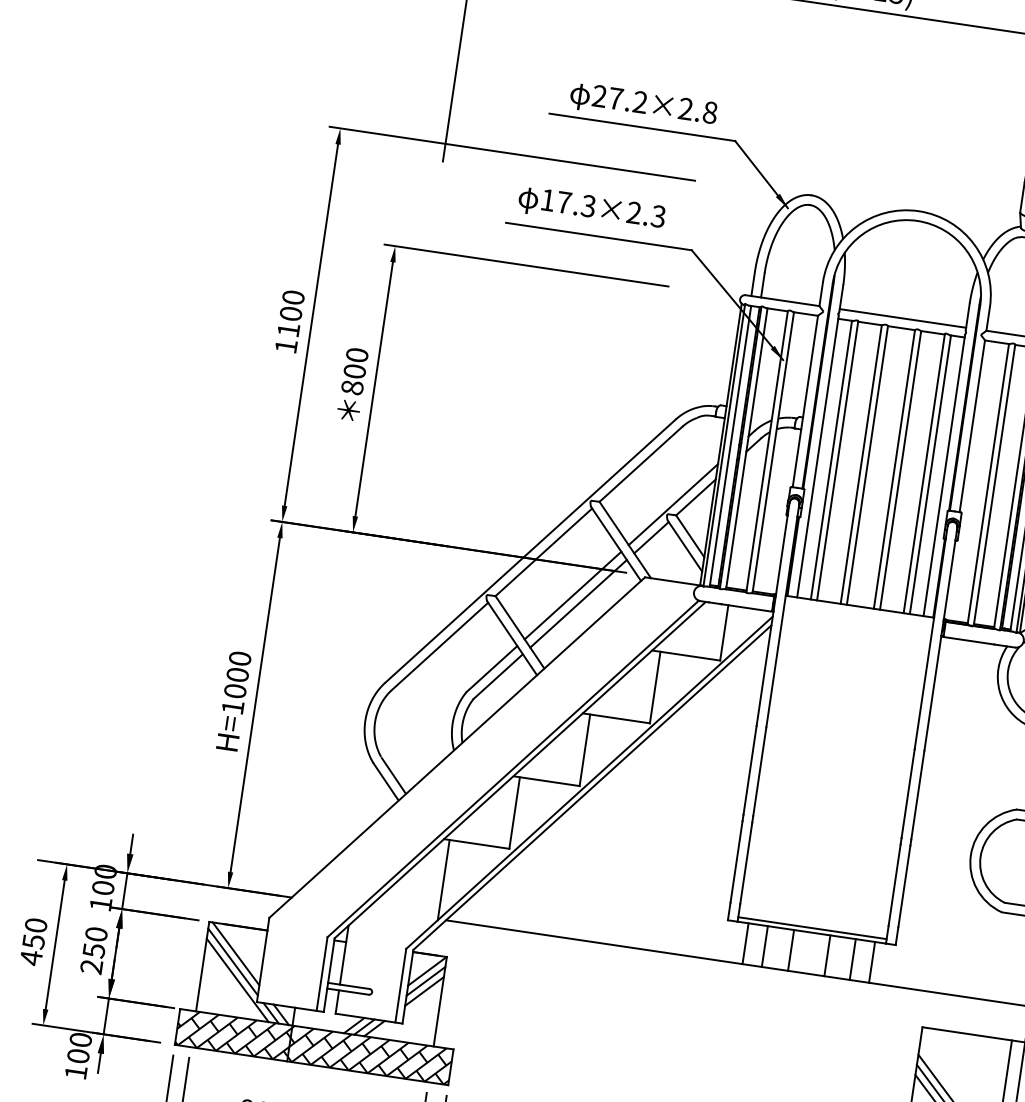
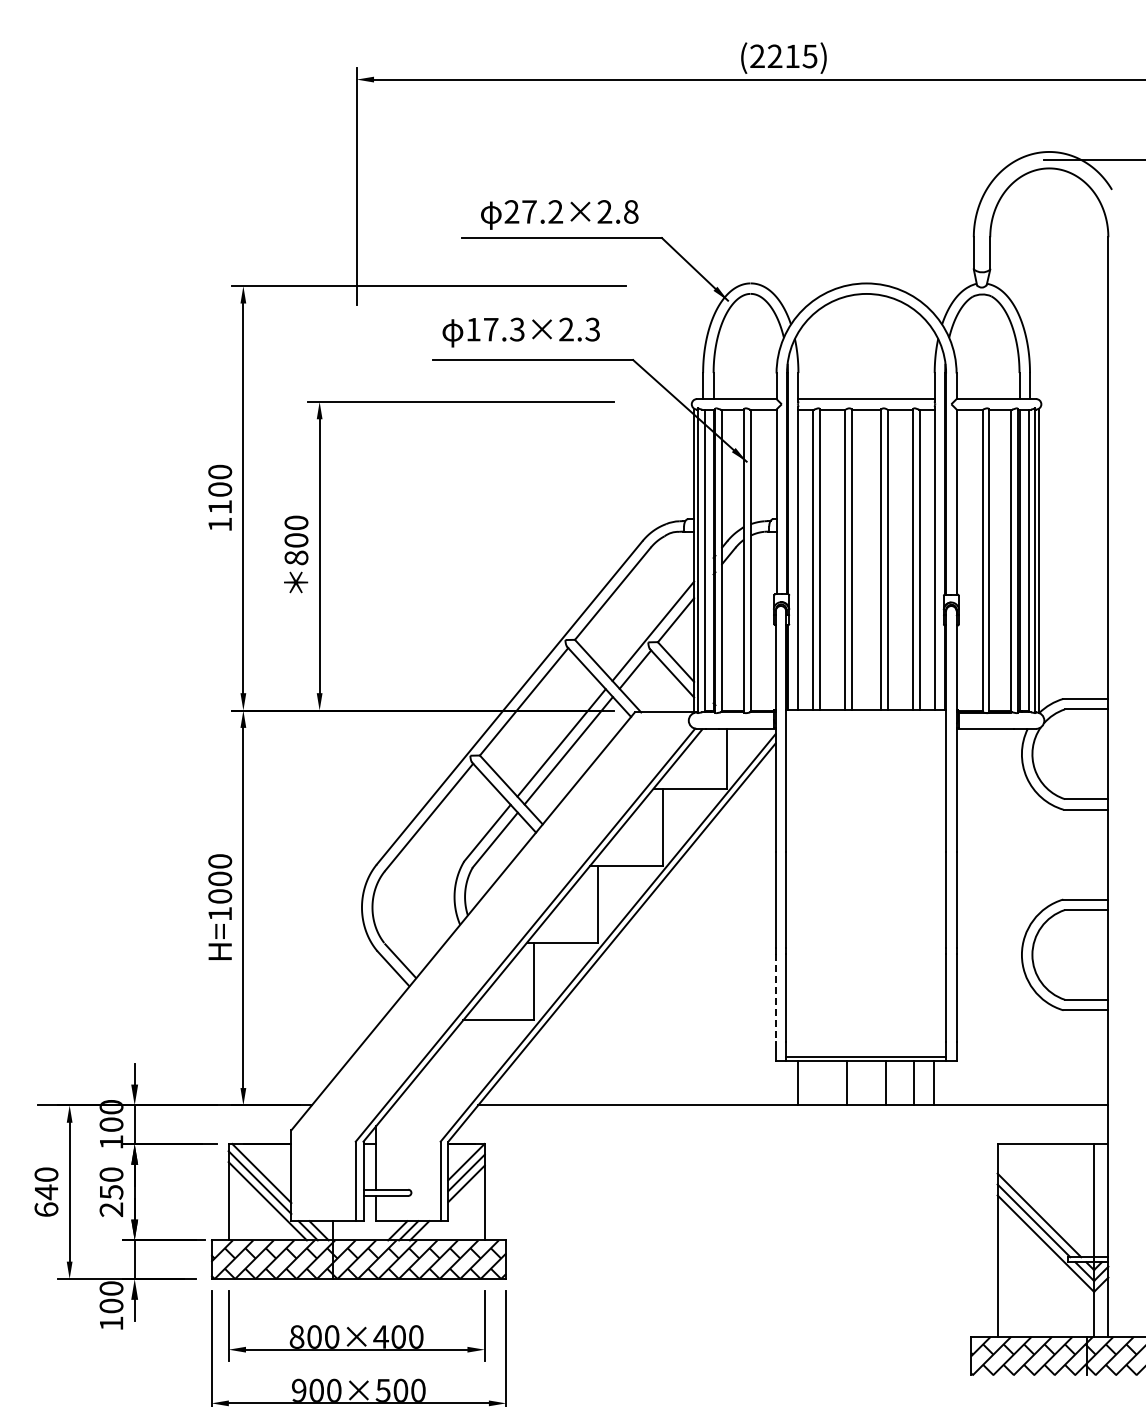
line: (736, 861) -> (775, 998), solid -> dashed
line: (443, 880) -> (469, 1063), removed
line: (764, 946) -> (818, 1083), removed
text: (32, 949) -> (46, 1200), 450 -> 640

